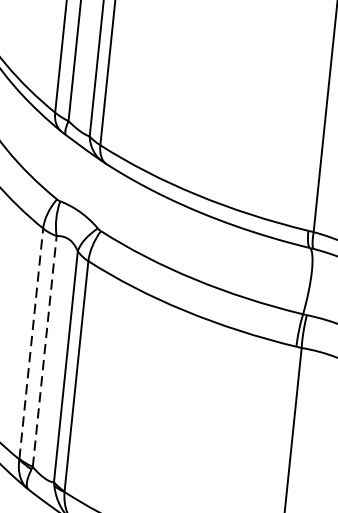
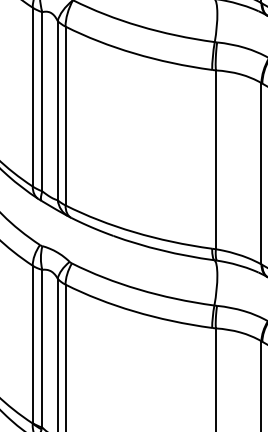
line: (30, 343) -> (32, 344), dashed -> solid
line: (44, 351) -> (42, 348), dashed -> solid

